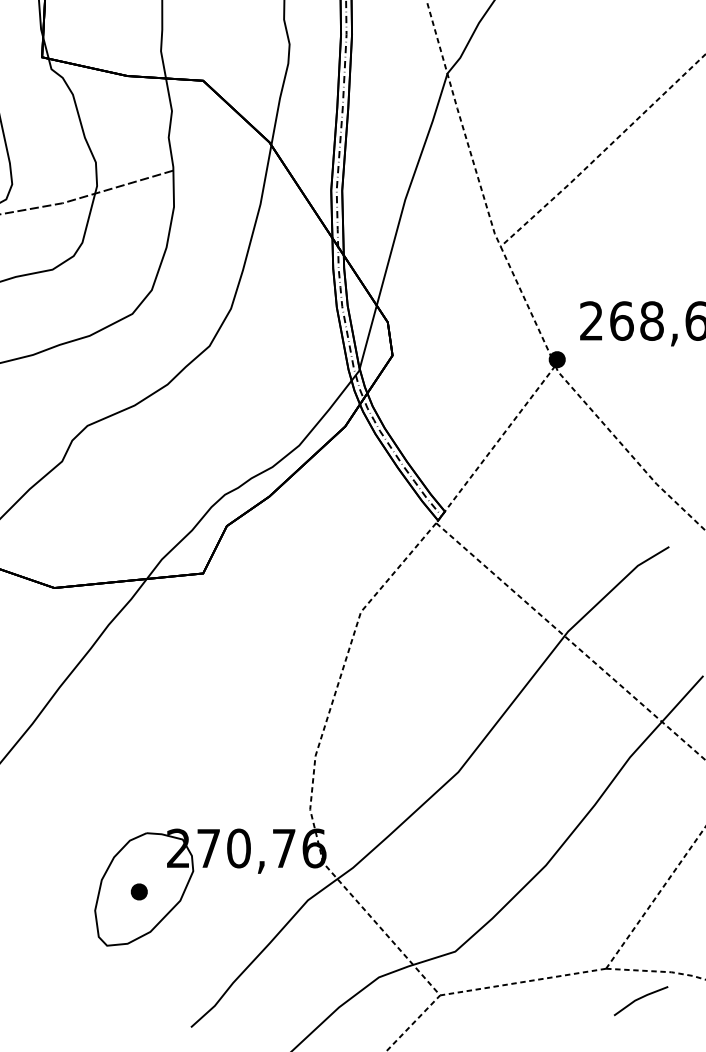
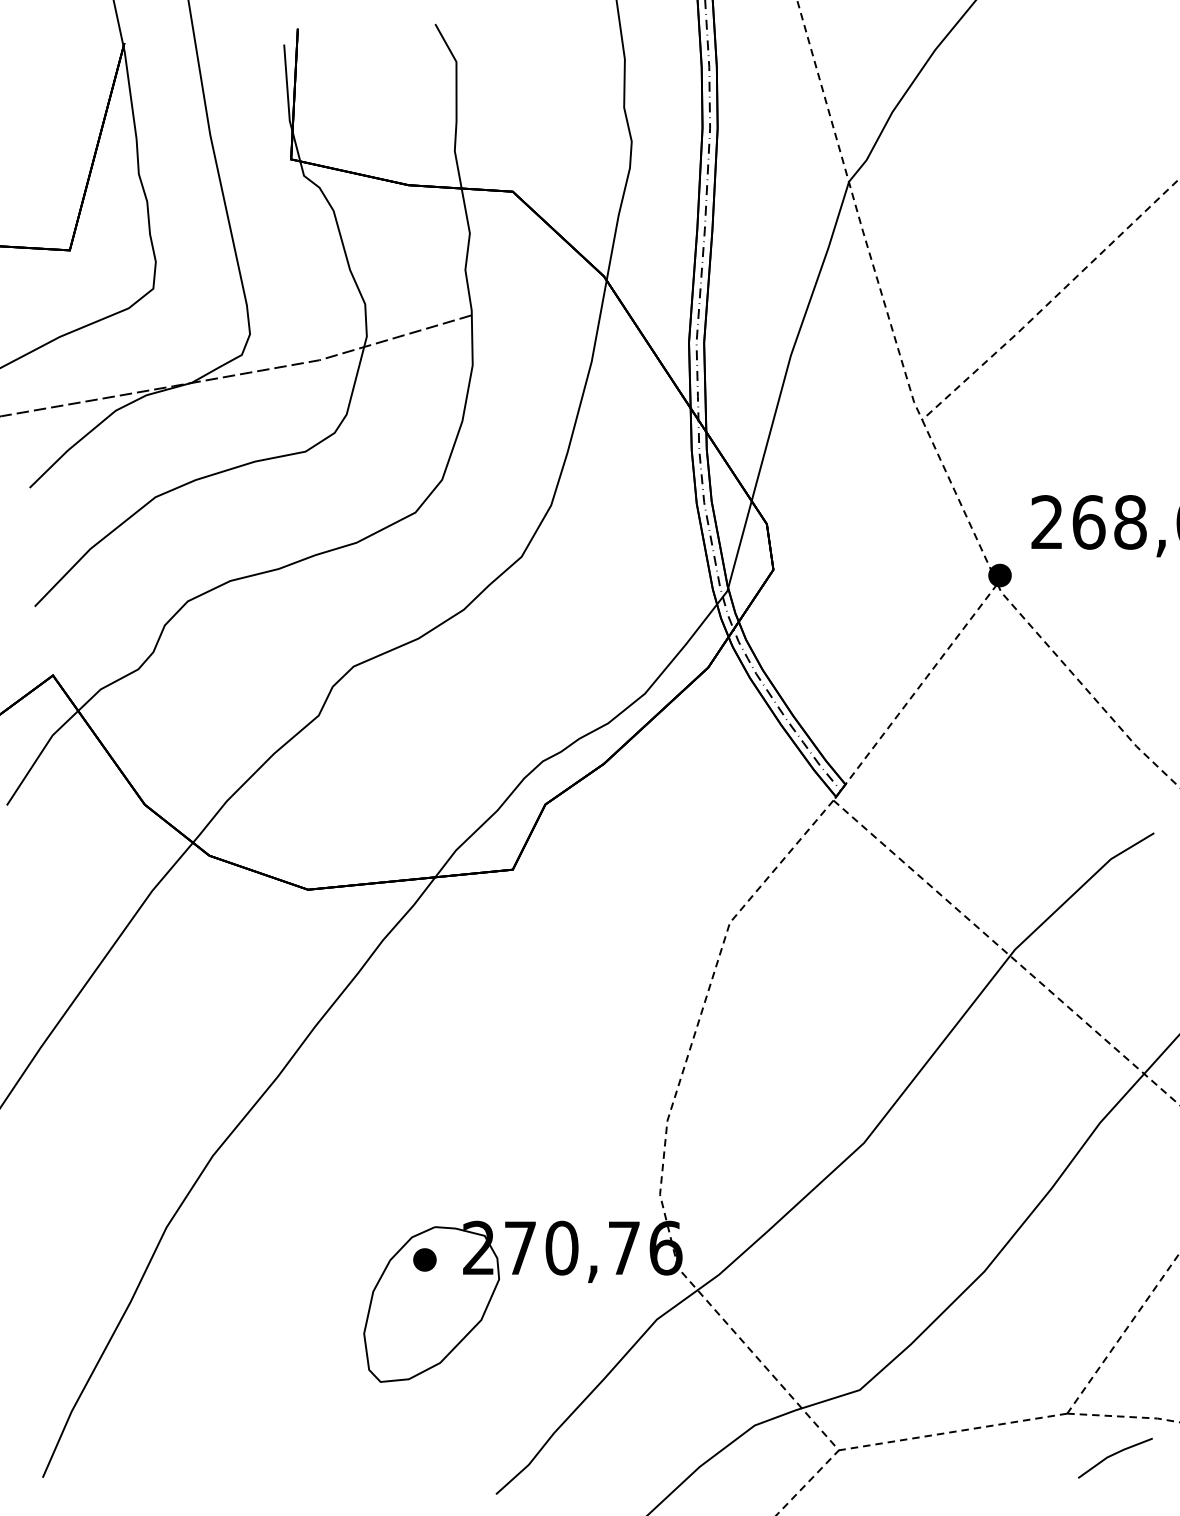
part: (139, 891) -> (424, 1259), moved

